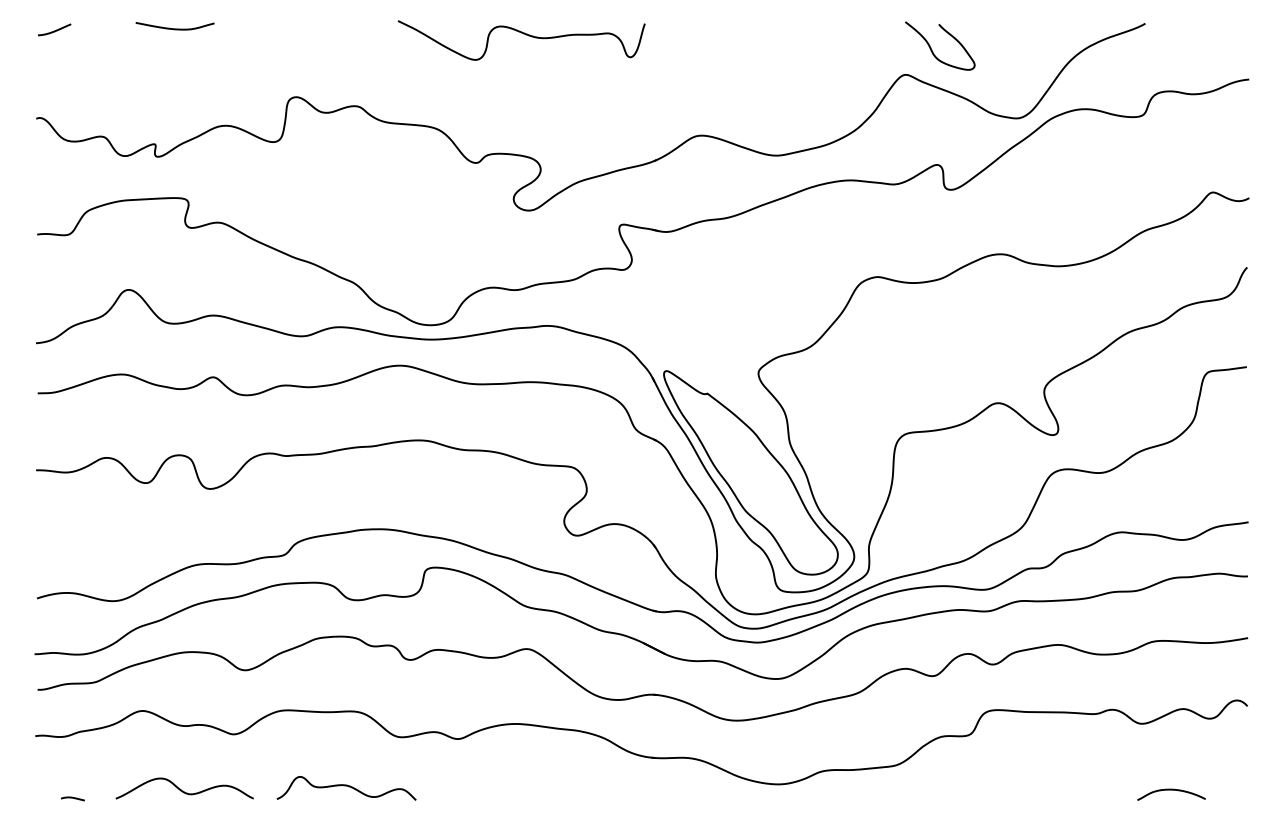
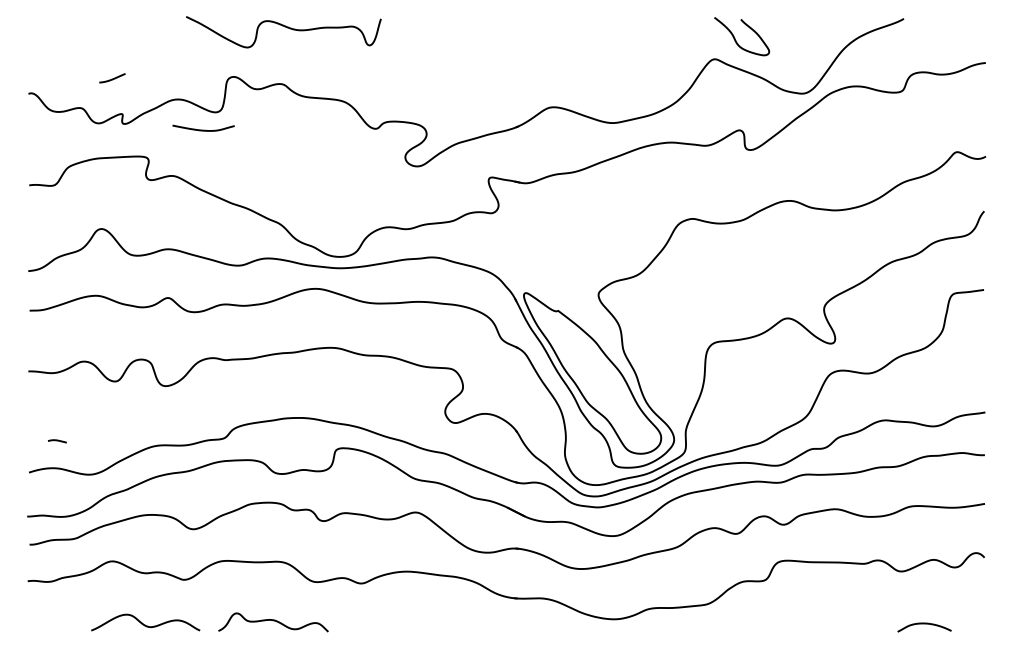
curve: (174, 28) -> (203, 130), moved
curve: (54, 30) -> (112, 78), moved
curve: (523, 34) -> (285, 27), moved
curve: (72, 798) -> (57, 441), moved

